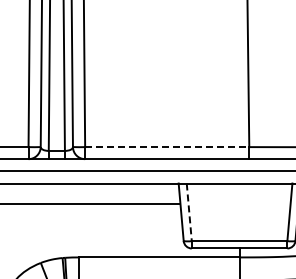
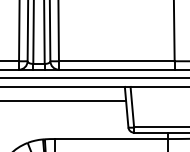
line: (167, 147) -> (116, 61), dashed -> solid
line: (189, 212) -> (132, 107), dashed -> solid

